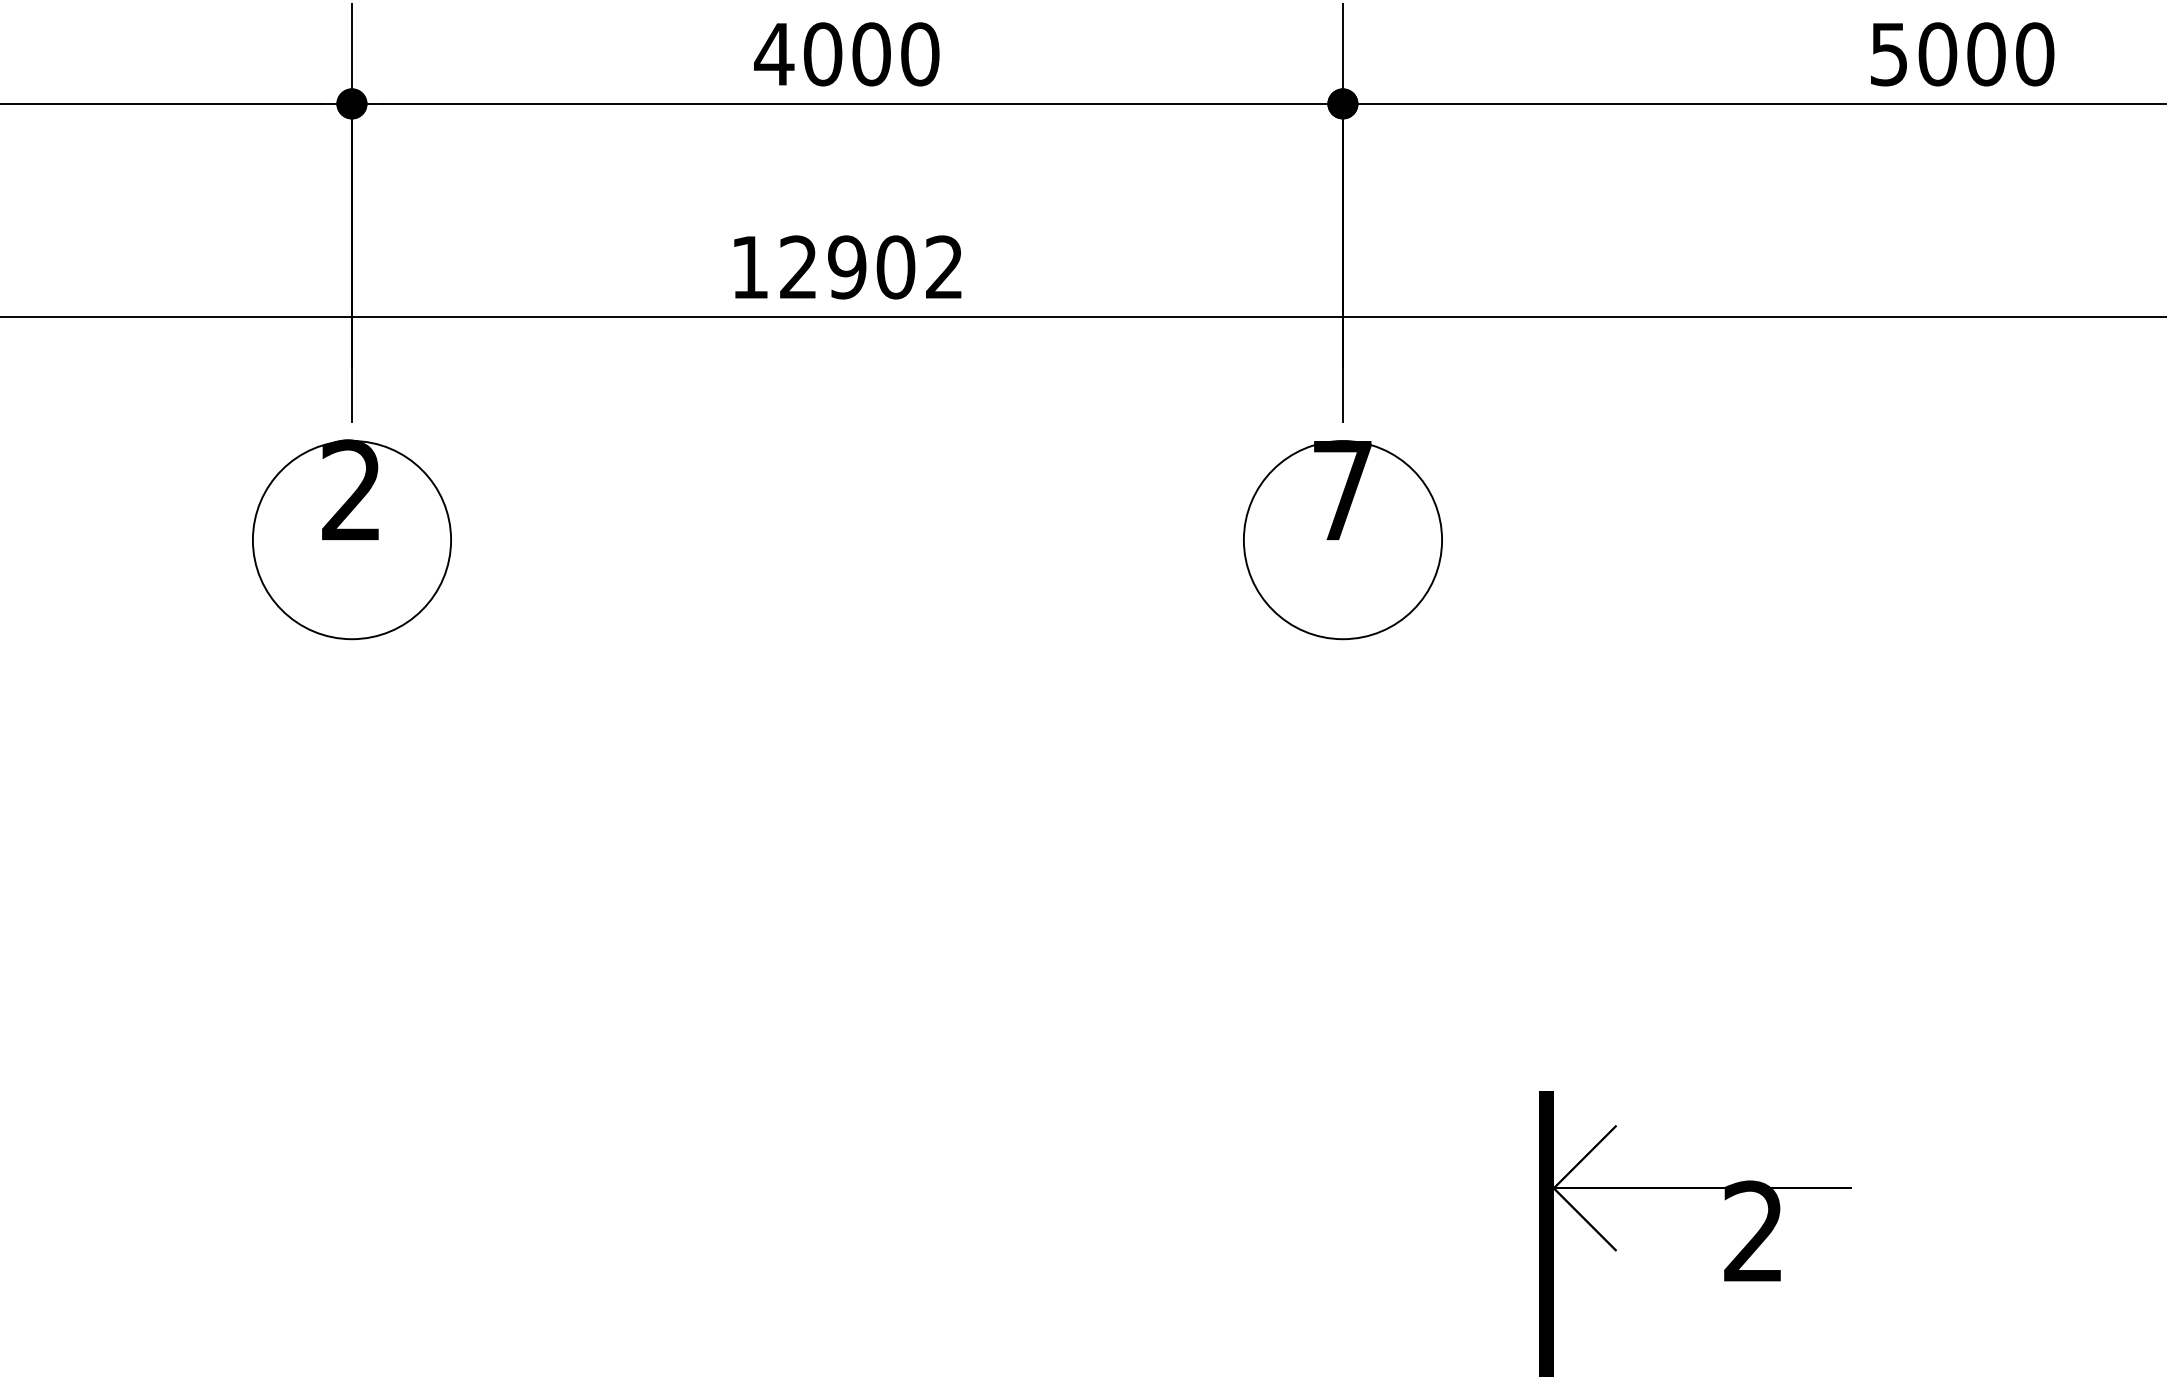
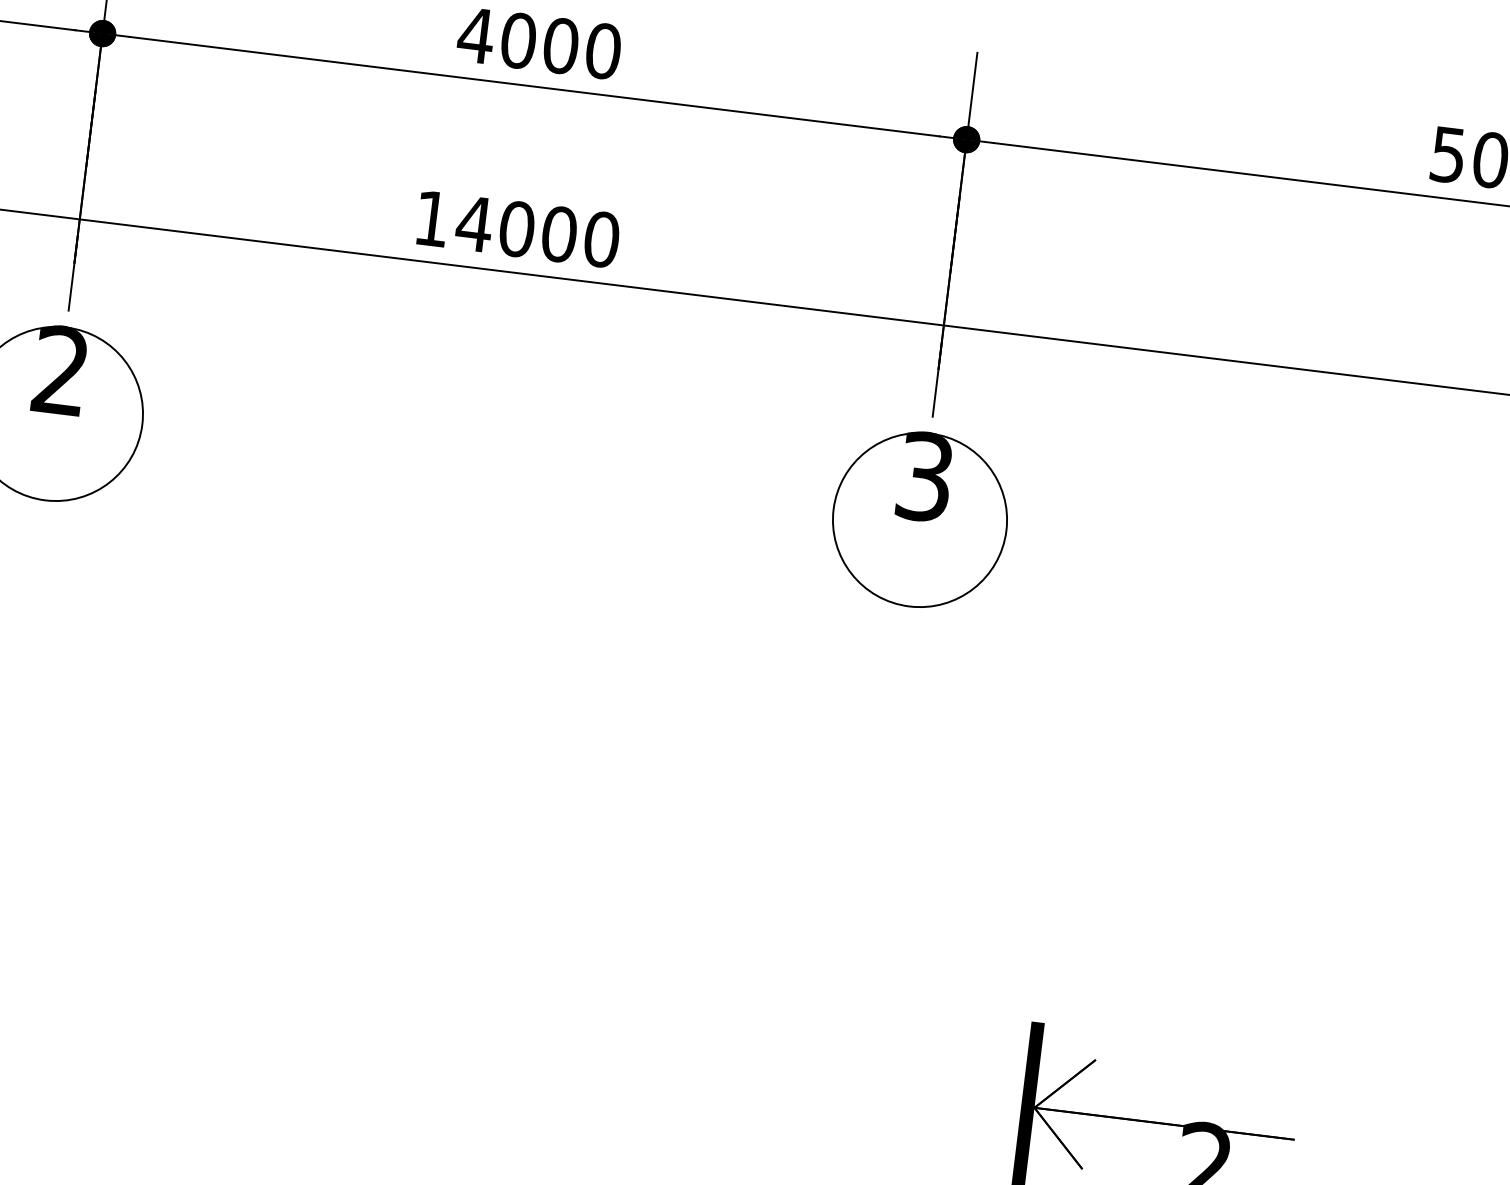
text: (870, 267) -> (537, 231), 12902 -> 14000
text: (1342, 490) -> (924, 476), 7 -> 3

